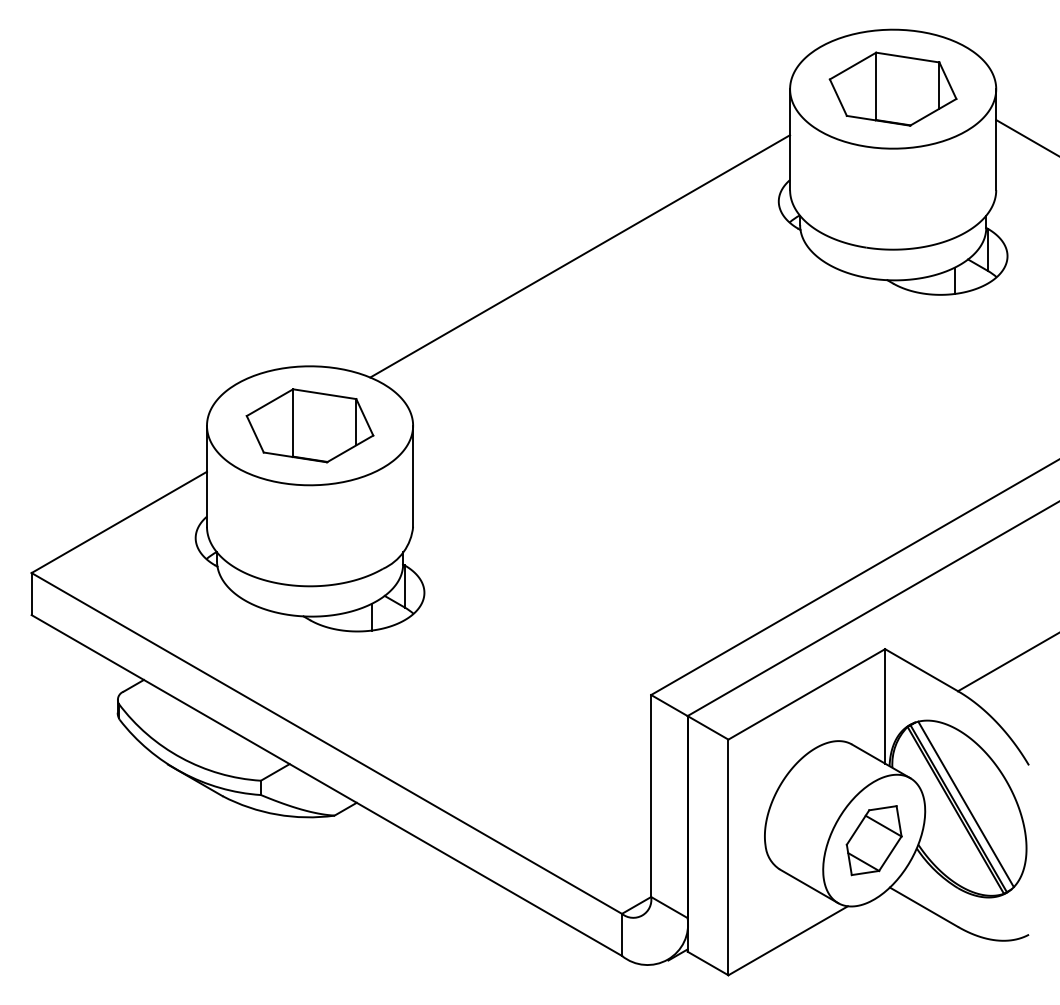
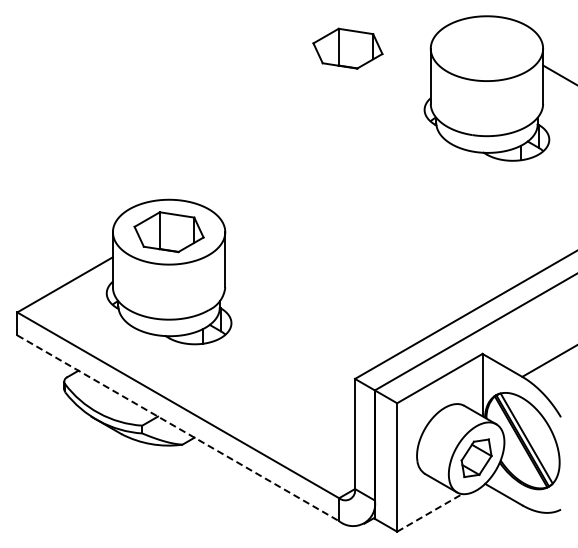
part: (892, 88) -> (347, 48), moved
line: (578, 255) -> (315, 139), removed
line: (327, 785) -> (178, 428), solid -> dashed
line: (787, 940) -> (429, 512), solid -> dashed

